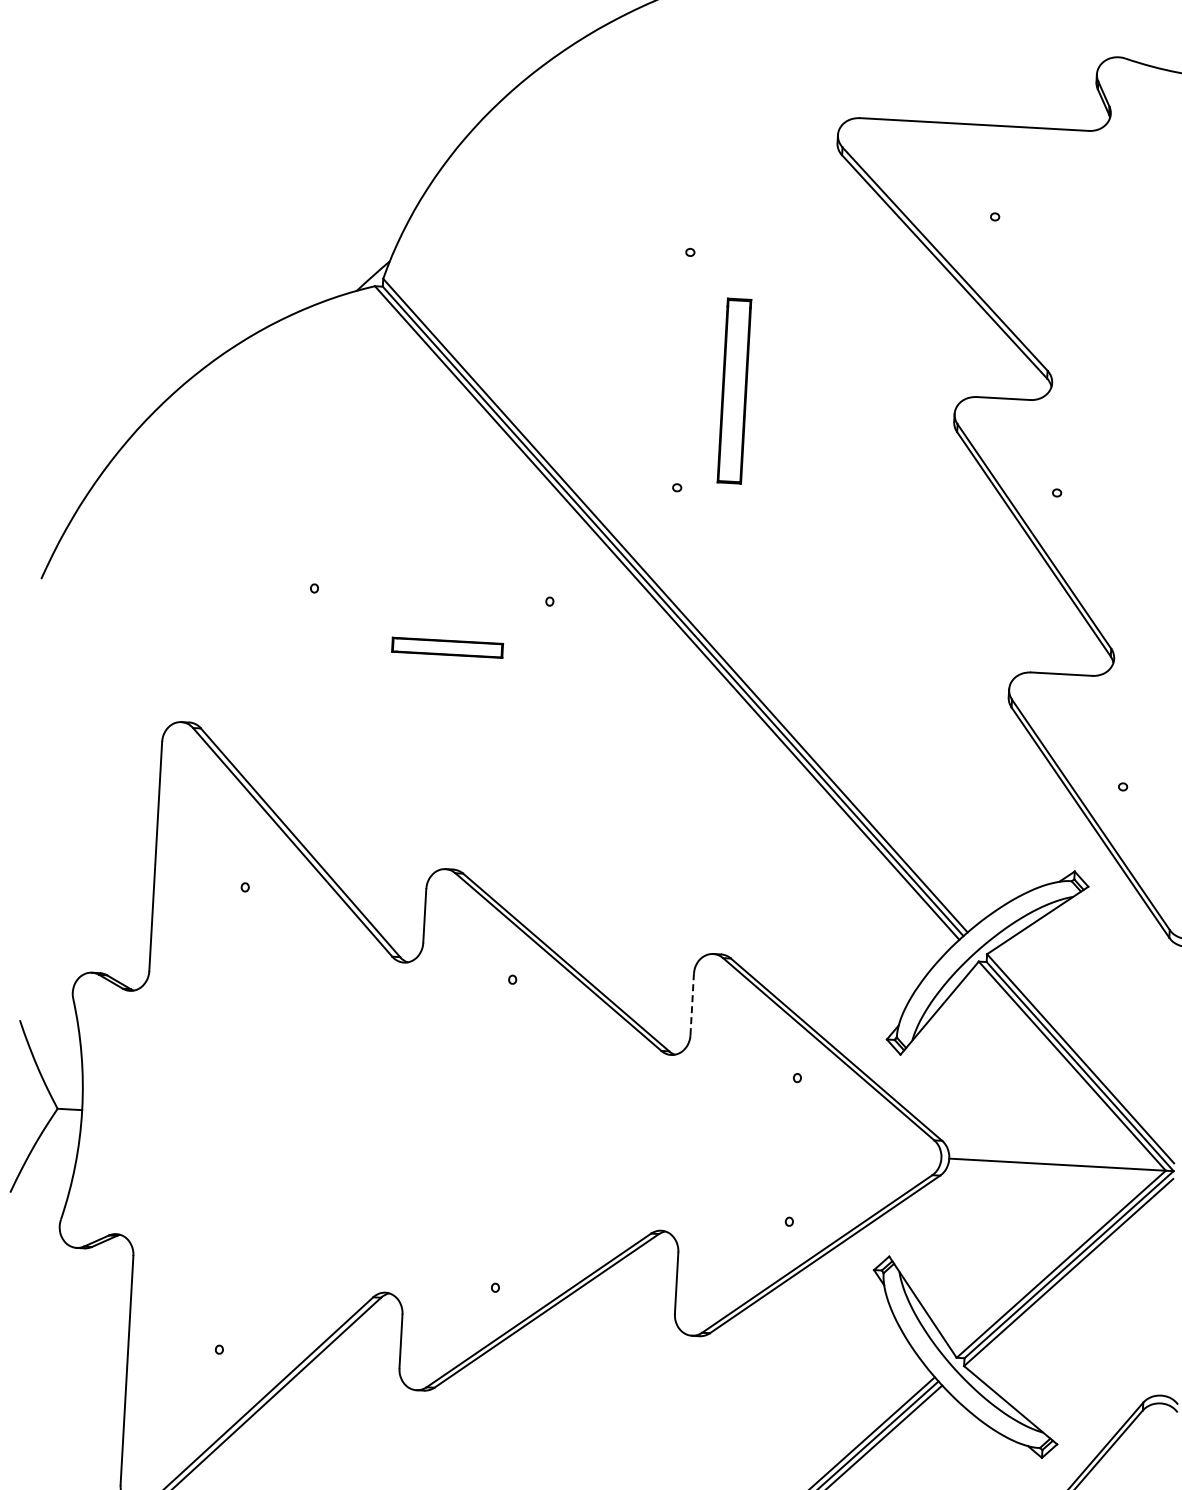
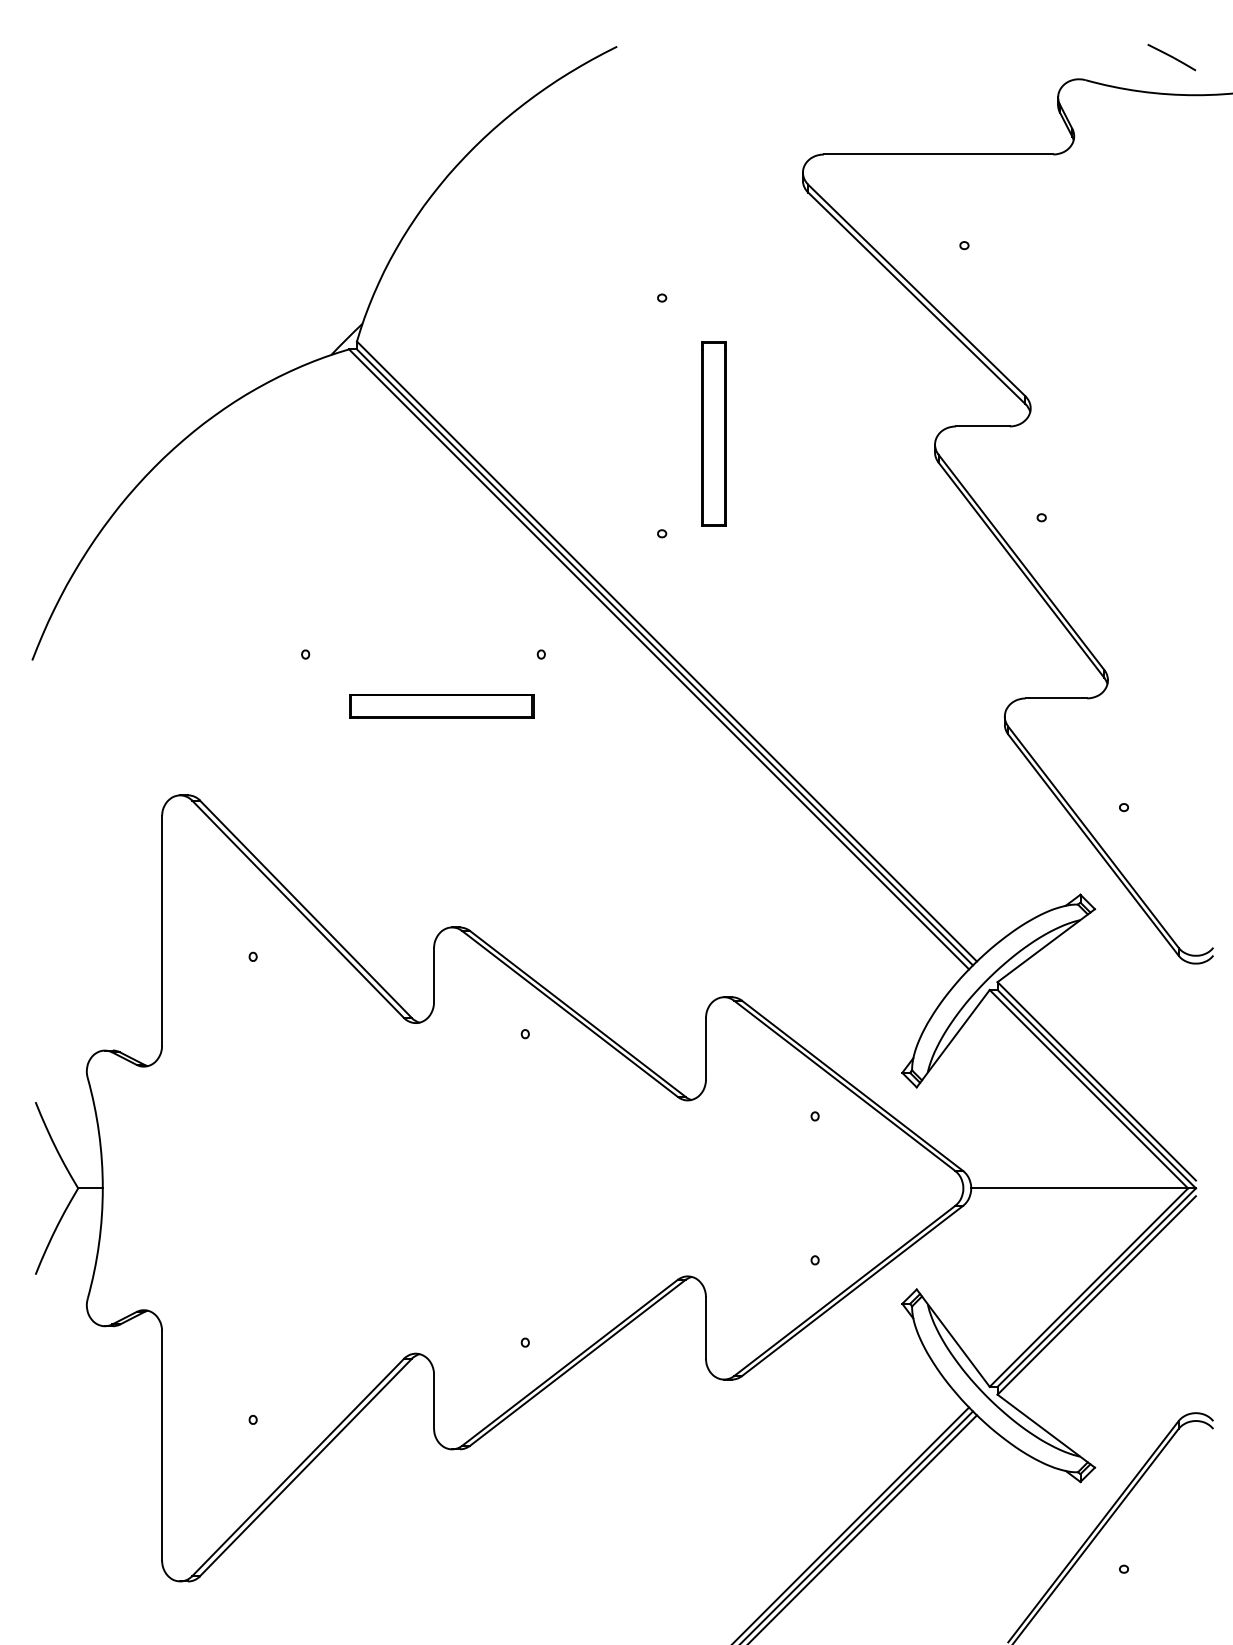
part: (447, 647) -> (441, 706), size x1.67
line: (691, 1004) -> (705, 1048), dashed -> solid

